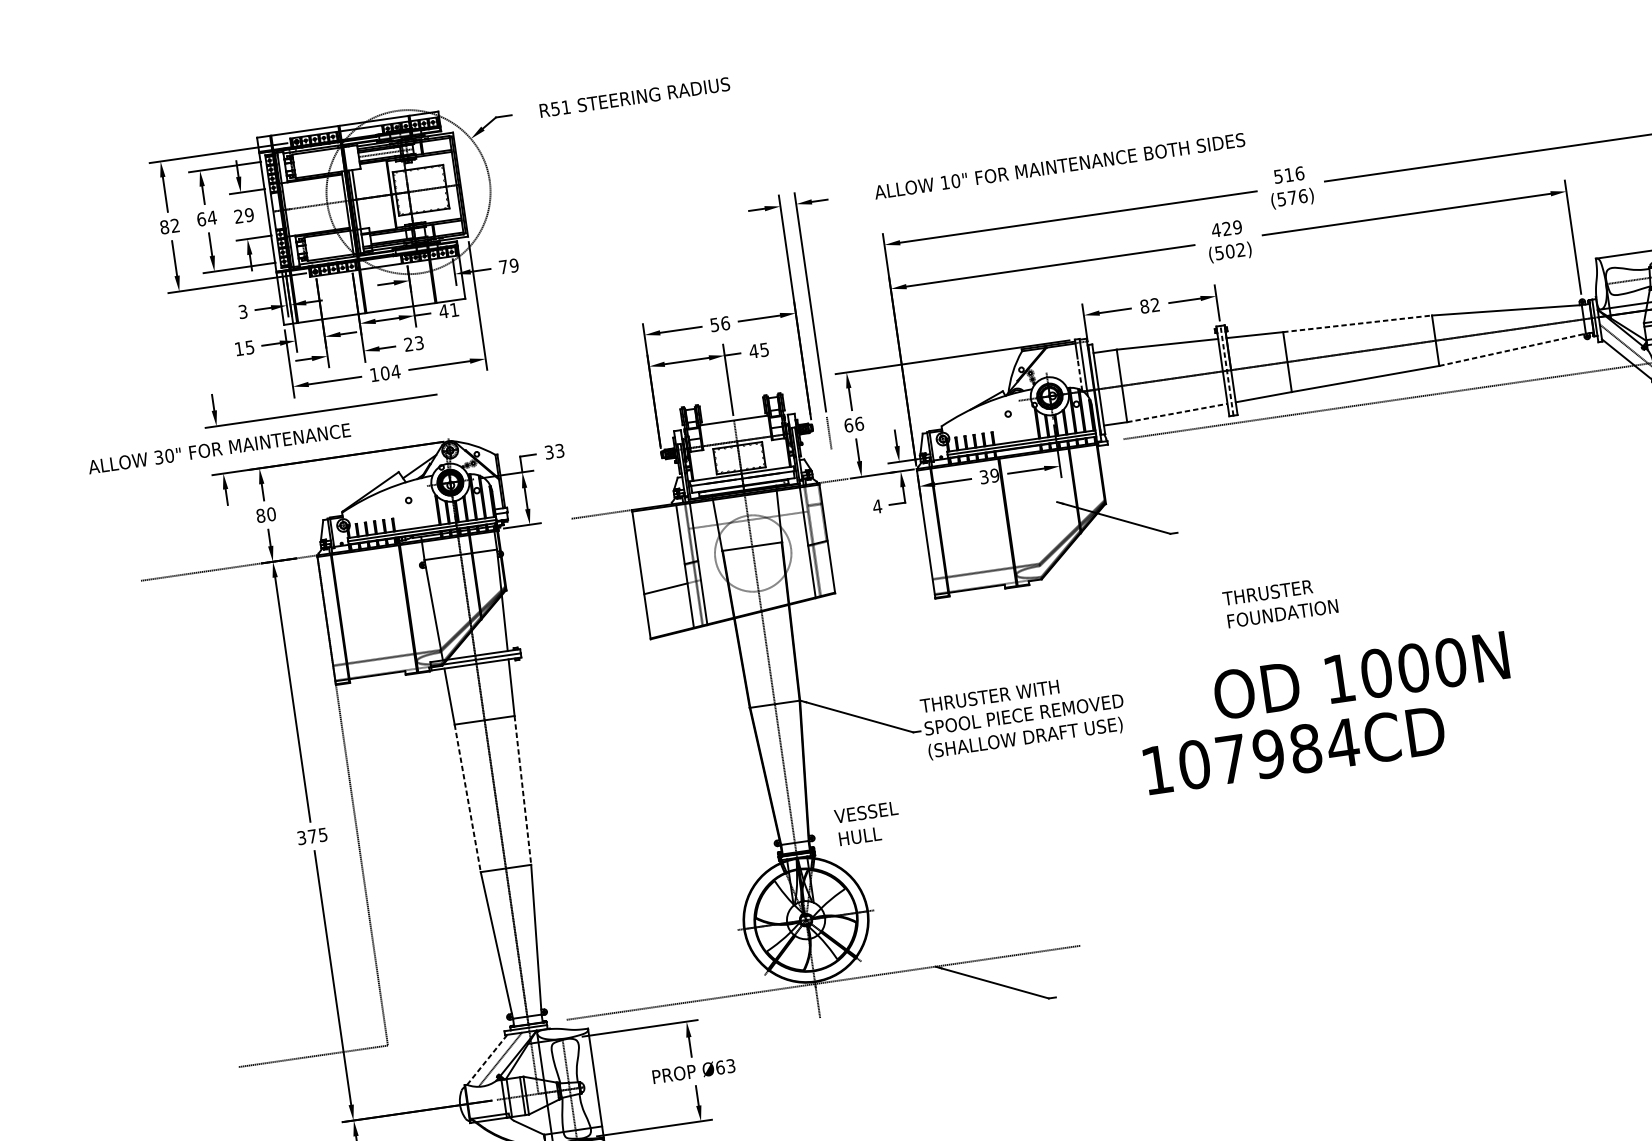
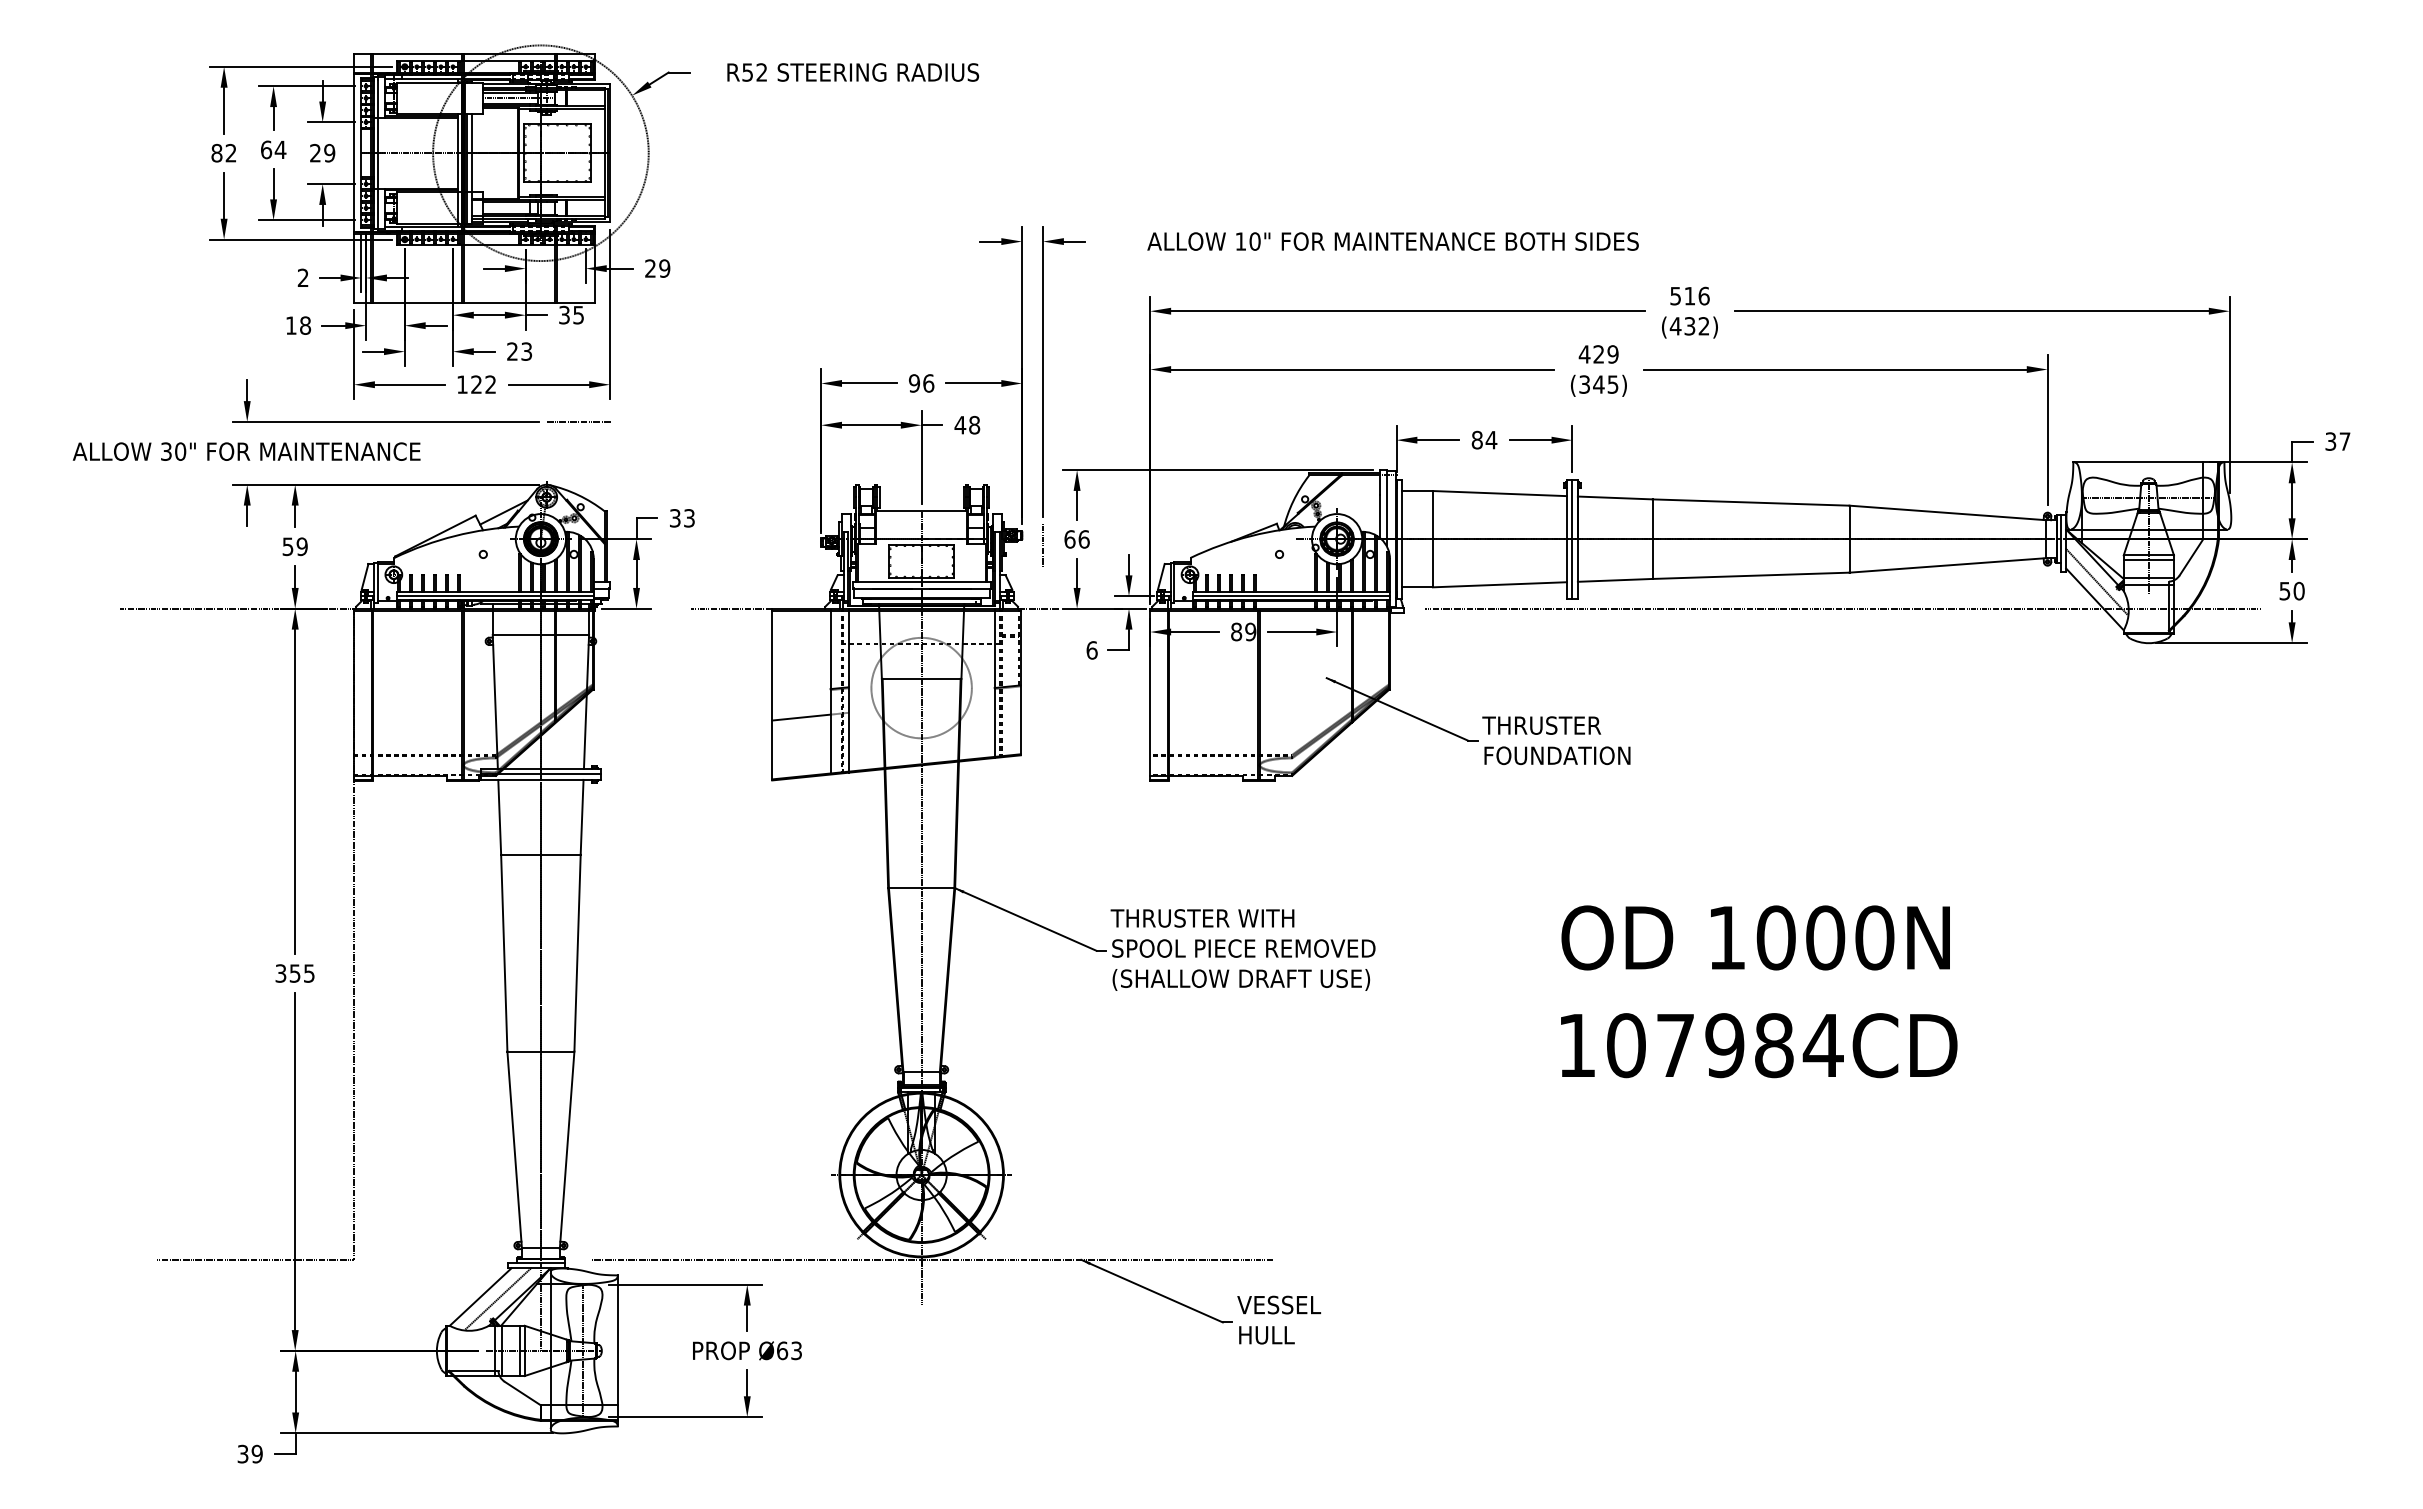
text: (565, 107) -> (761, 72), R51 -> R52
text: (1292, 197) -> (1689, 326), (576) -> (432)
text: (1229, 251) -> (1598, 384), (502) -> (345)
text: (503, 267) -> (650, 268), 79 -> 29
text: (1155, 304) -> (1491, 439), 82 -> 84
text: (448, 310) -> (570, 314), 41 -> 35
text: (242, 312) -> (302, 278), 3 -> 2
line: (1357, 323) -> (1751, 502), dashed -> solid
text: (714, 325) -> (913, 383), 56 -> 96
text: (249, 347) -> (305, 325), 15 -> 18
text: (764, 349) -> (974, 424), 45 -> 48
line: (1512, 349) -> (1947, 565), dashed -> solid
line: (1227, 371) -> (1572, 539), dashed -> solid
text: (390, 372) -> (483, 384), 104 -> 122
line: (1080, 374) -> (1380, 516), dashed -> solid
line: (465, 390) -> (578, 421), added
line: (1177, 412) -> (1500, 584), dashed -> solid
text: (984, 476) -> (1236, 631), 39 -> 89
text: (877, 506) -> (1091, 650), 4 -> 6
text: (265, 514) -> (294, 546), 80 -> 59
text: (1280, 602) -> (1556, 740), moved
text: (1360, 675) -> (1755, 937), moved
text: (1294, 750) -> (1759, 1045), moved
line: (522, 790) -> (577, 953), dashed -> solid
line: (467, 798) -> (504, 953), dashed -> solid
text: (868, 823) -> (1279, 1319), moved
text: (311, 836) -> (294, 973), 375 -> 355
line: (487, 1059) -> (481, 1296), dashed -> solid

